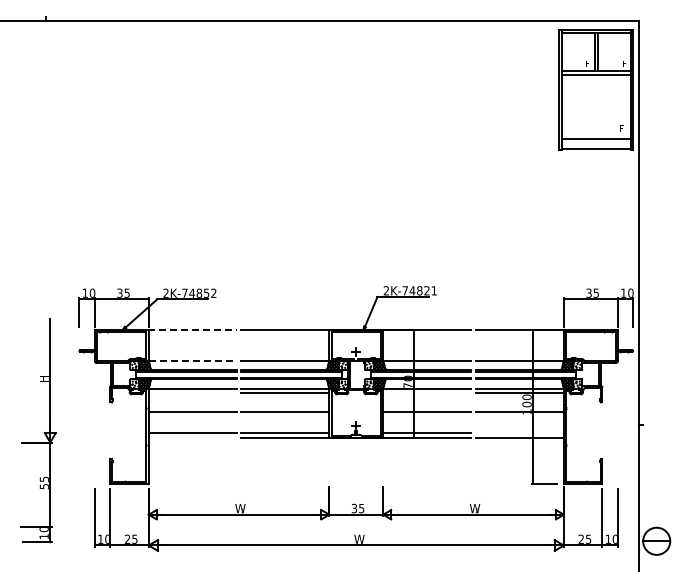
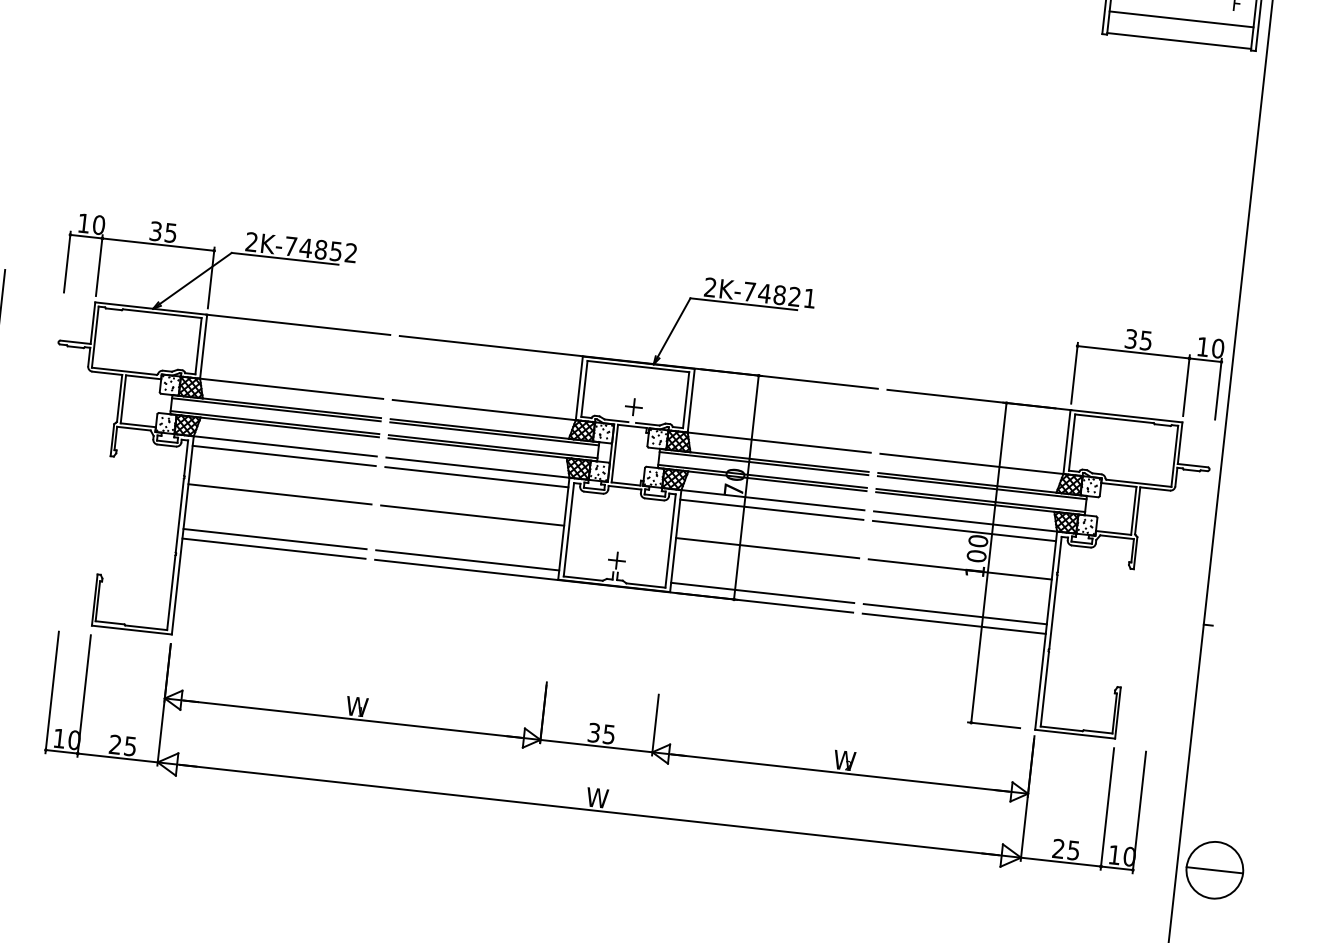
line: (192, 330) -> (298, 325), dashed -> solid
line: (193, 360) -> (293, 388), dashed -> solid
line: (192, 393) -> (283, 456), added
line: (427, 393) -> (772, 510), added
line: (519, 433) -> (954, 614), added
line: (192, 437) -> (273, 547), added

